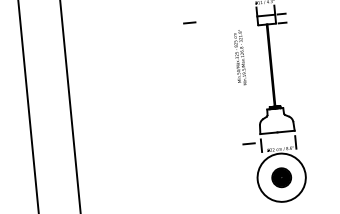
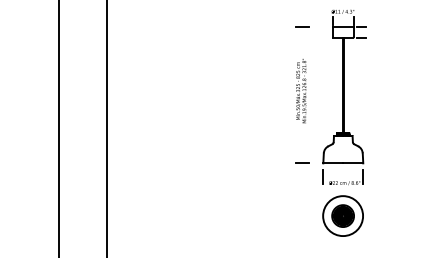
line: (189, 22) -> (302, 26), moved
text: (240, 58) -> (301, 91), moved
line: (249, 143) -> (302, 162), moved
circle: (282, 178) -> (343, 216), size x0.71

